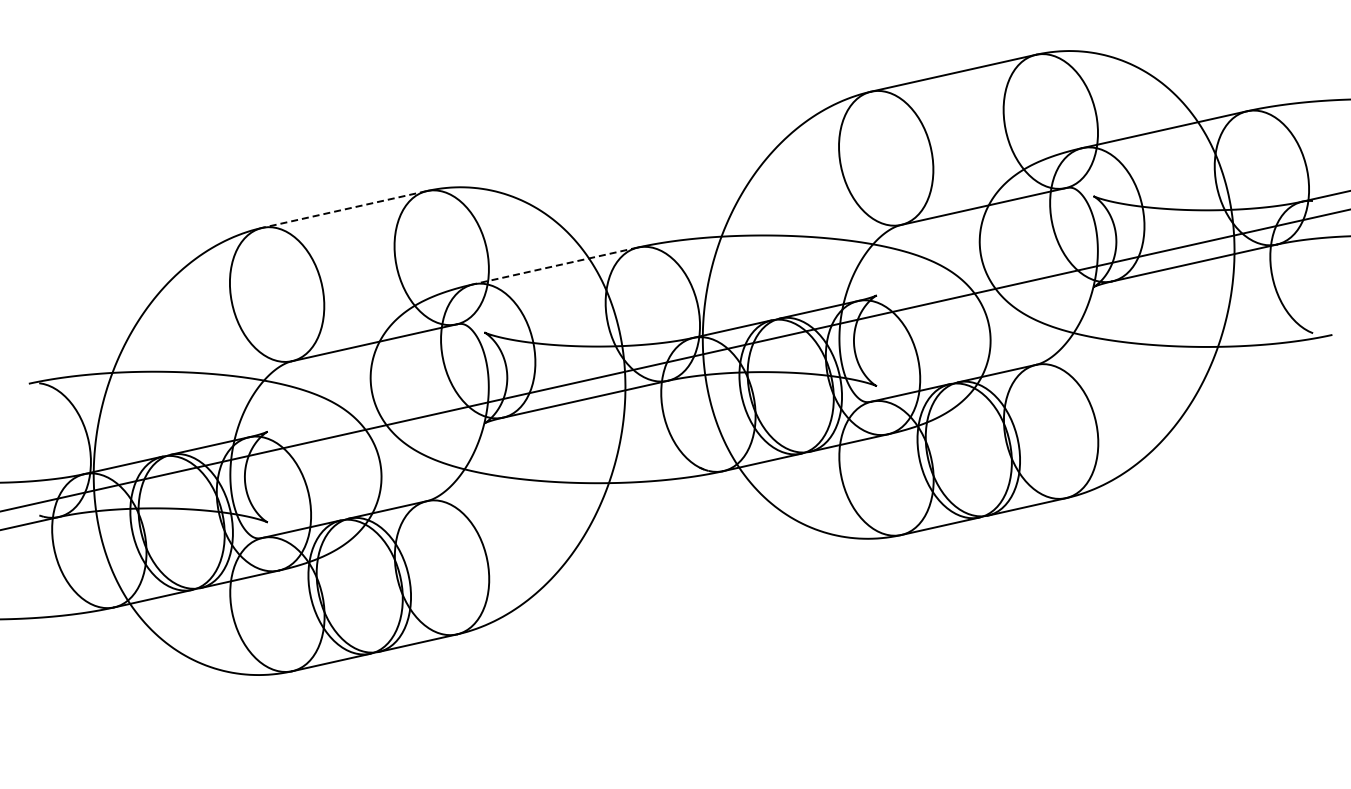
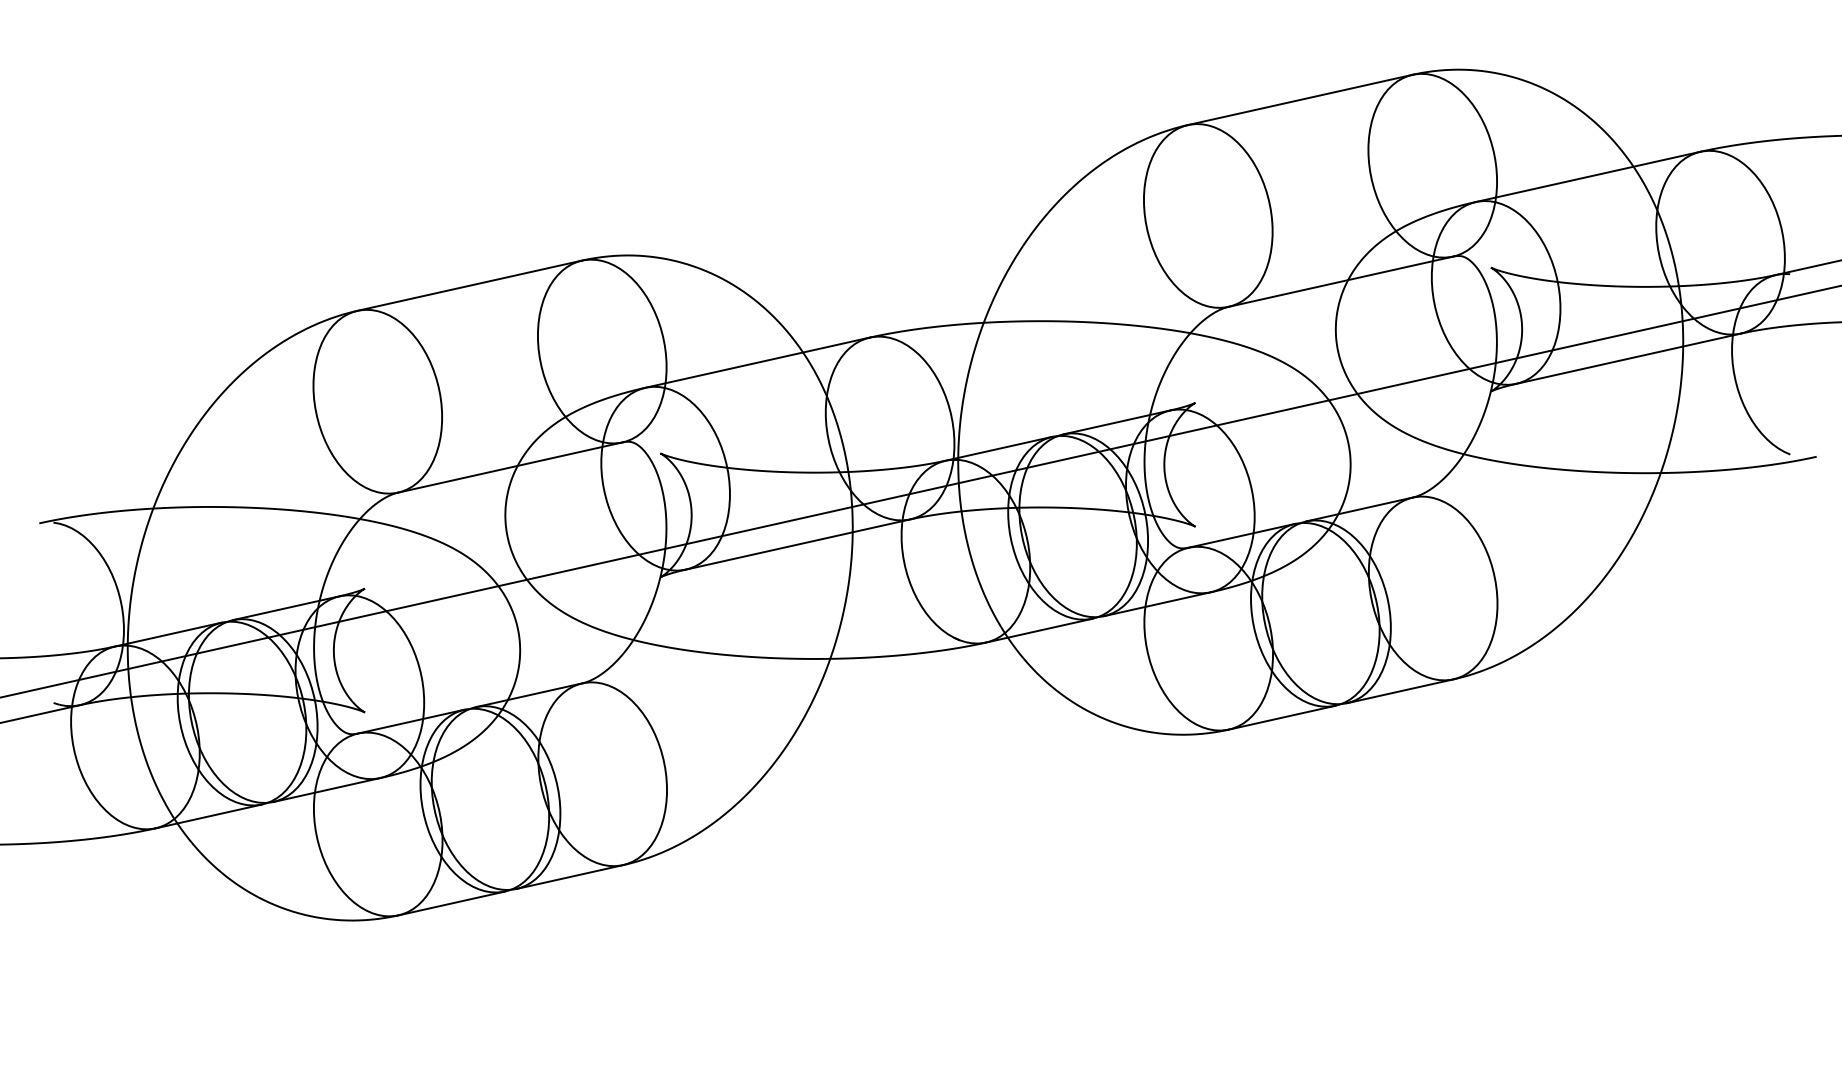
line: (344, 209) -> (469, 285), dashed -> solid
line: (555, 266) -> (757, 363), dashed -> solid

